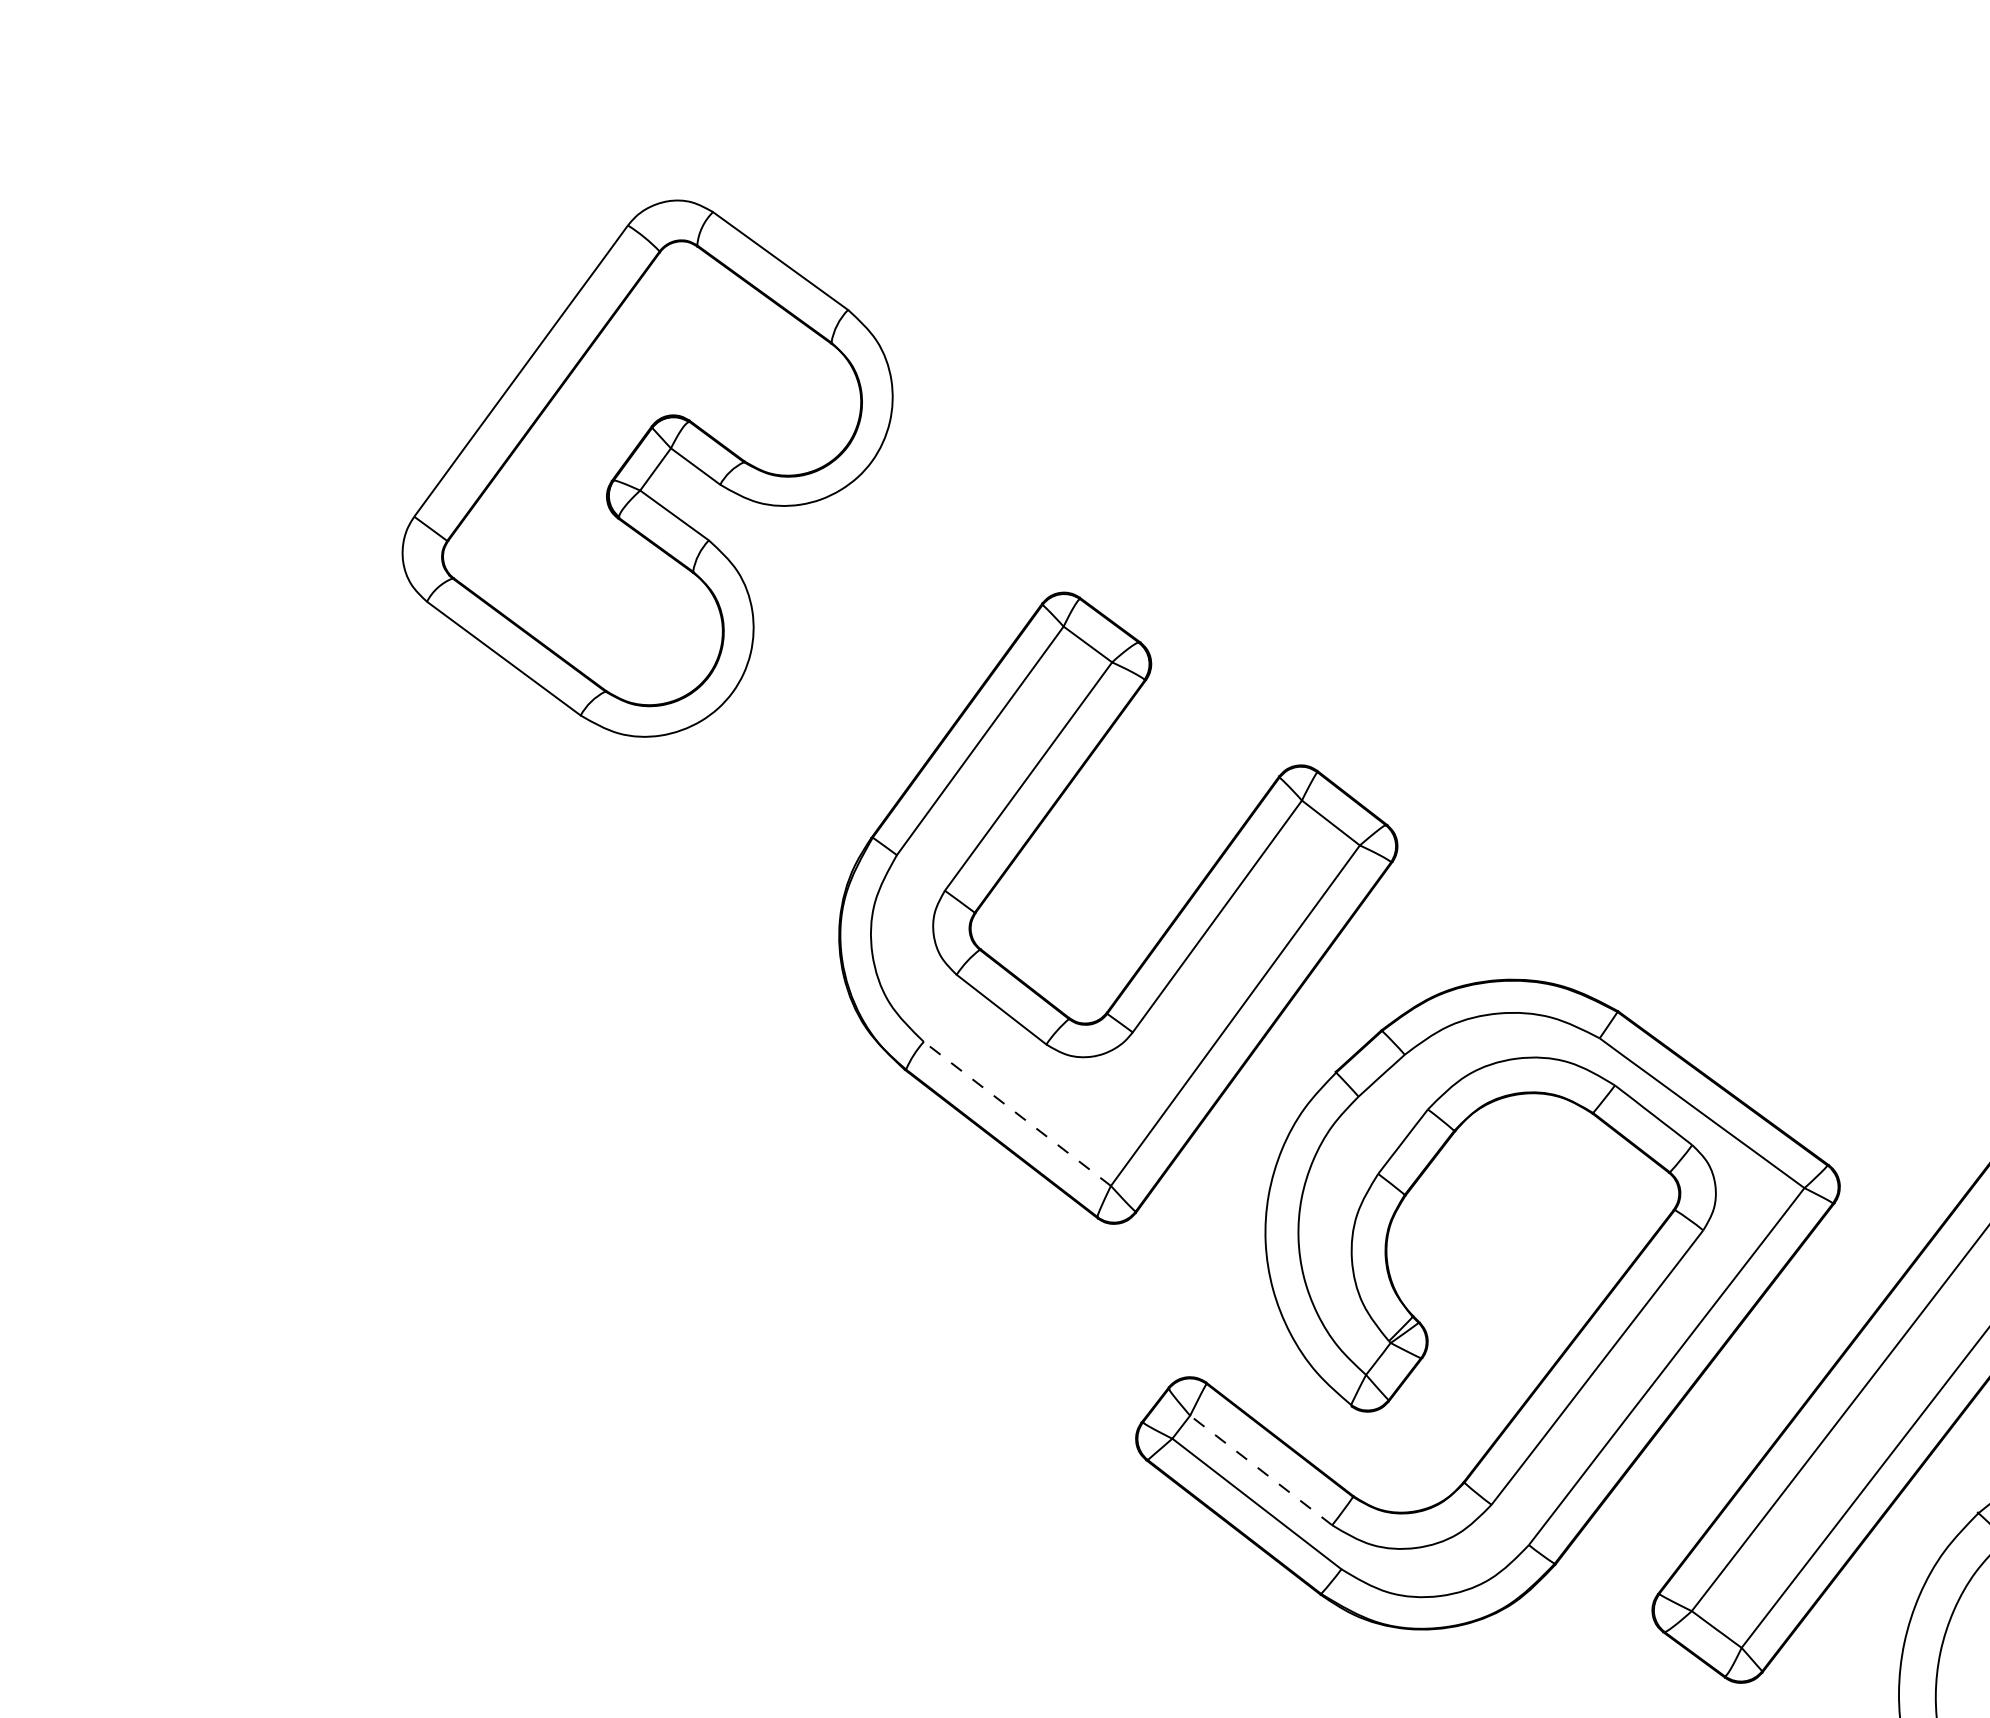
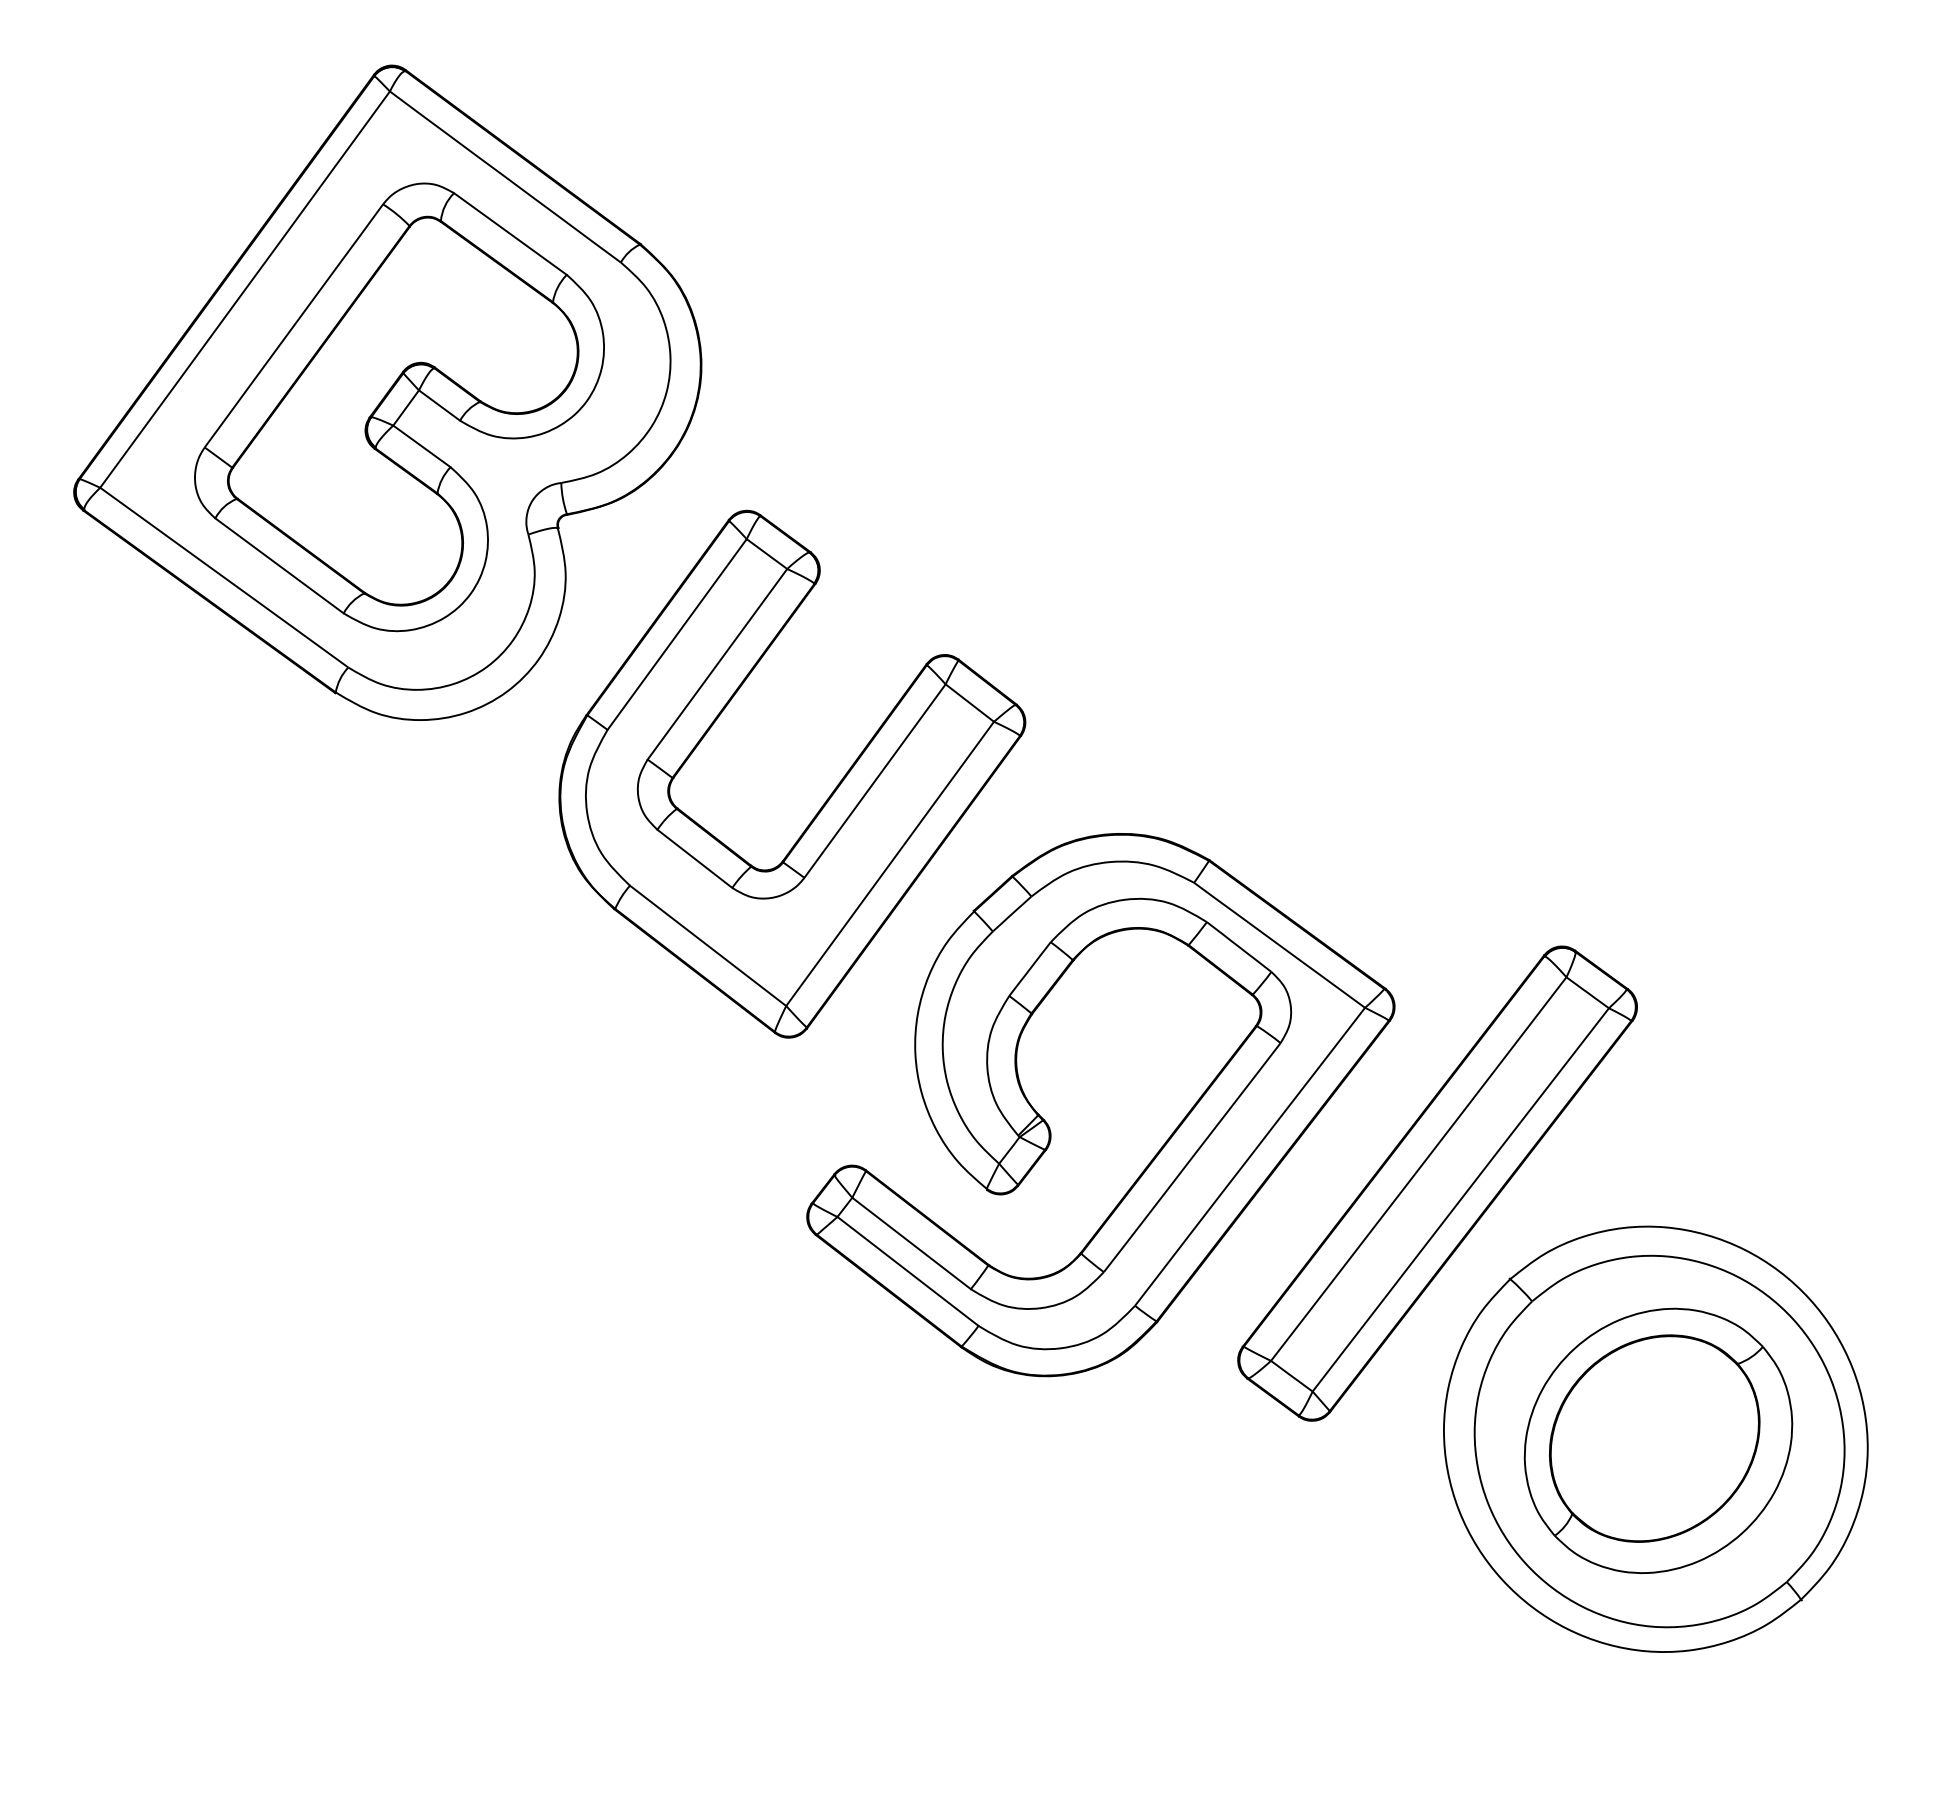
part: (633, 450) -> (387, 392), added
line: (1017, 1113) -> (708, 945), dashed -> solid
line: (1261, 1470) -> (911, 1243), dashed -> solid

